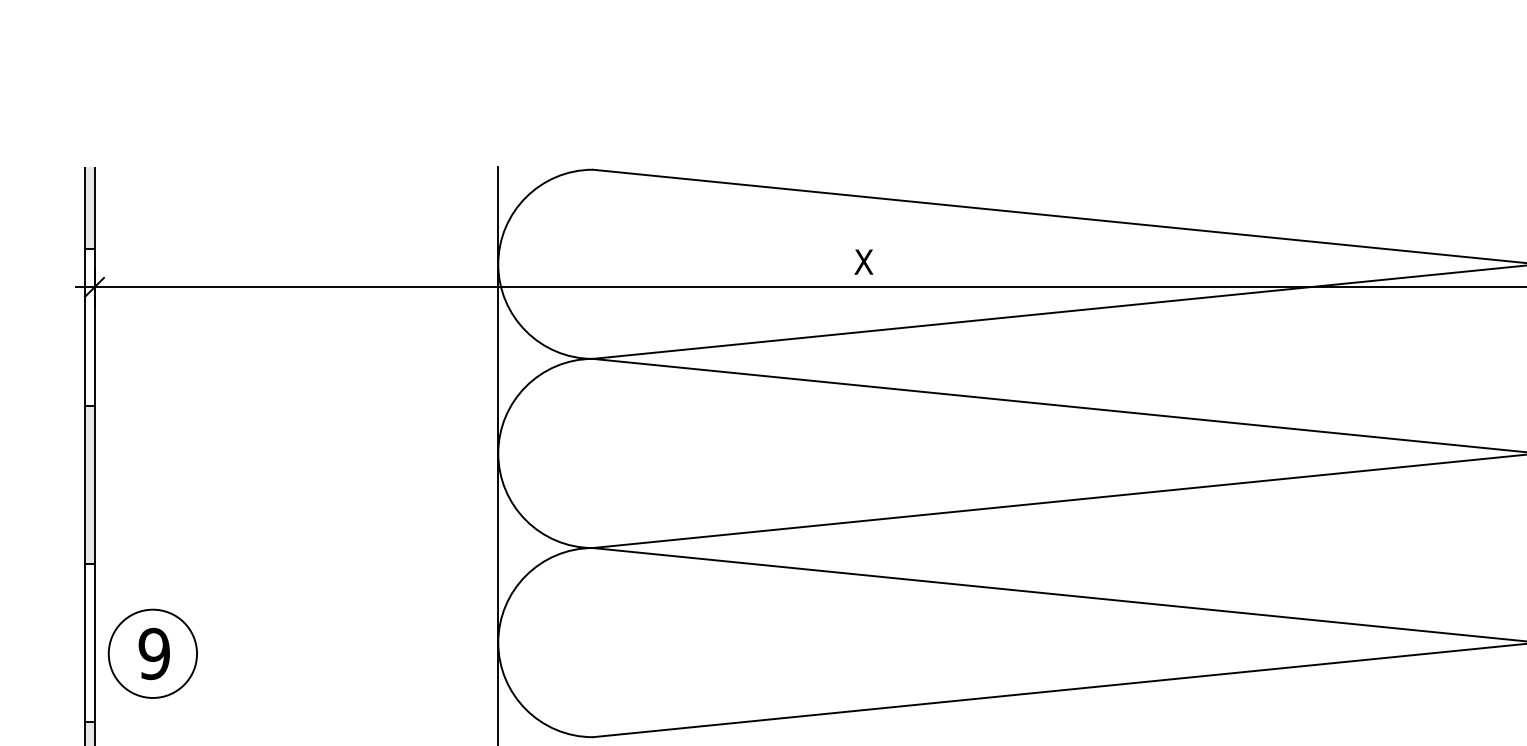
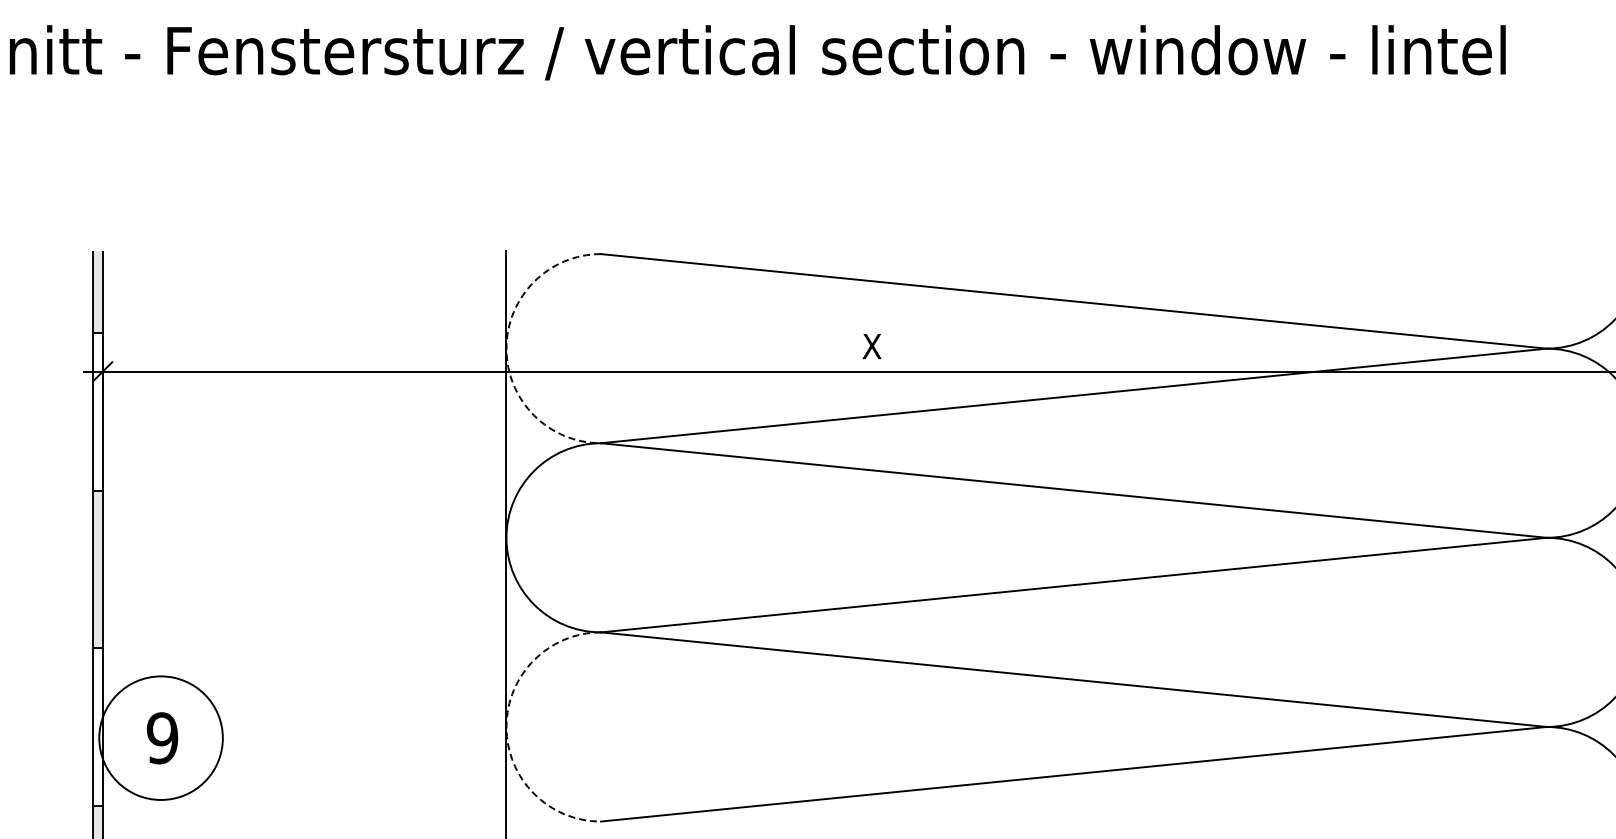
arc: (498, 264) -> (506, 348), solid -> dashed
arc: (498, 642) -> (506, 726), solid -> dashed
circle: (152, 654) -> (160, 738), size x1.4

